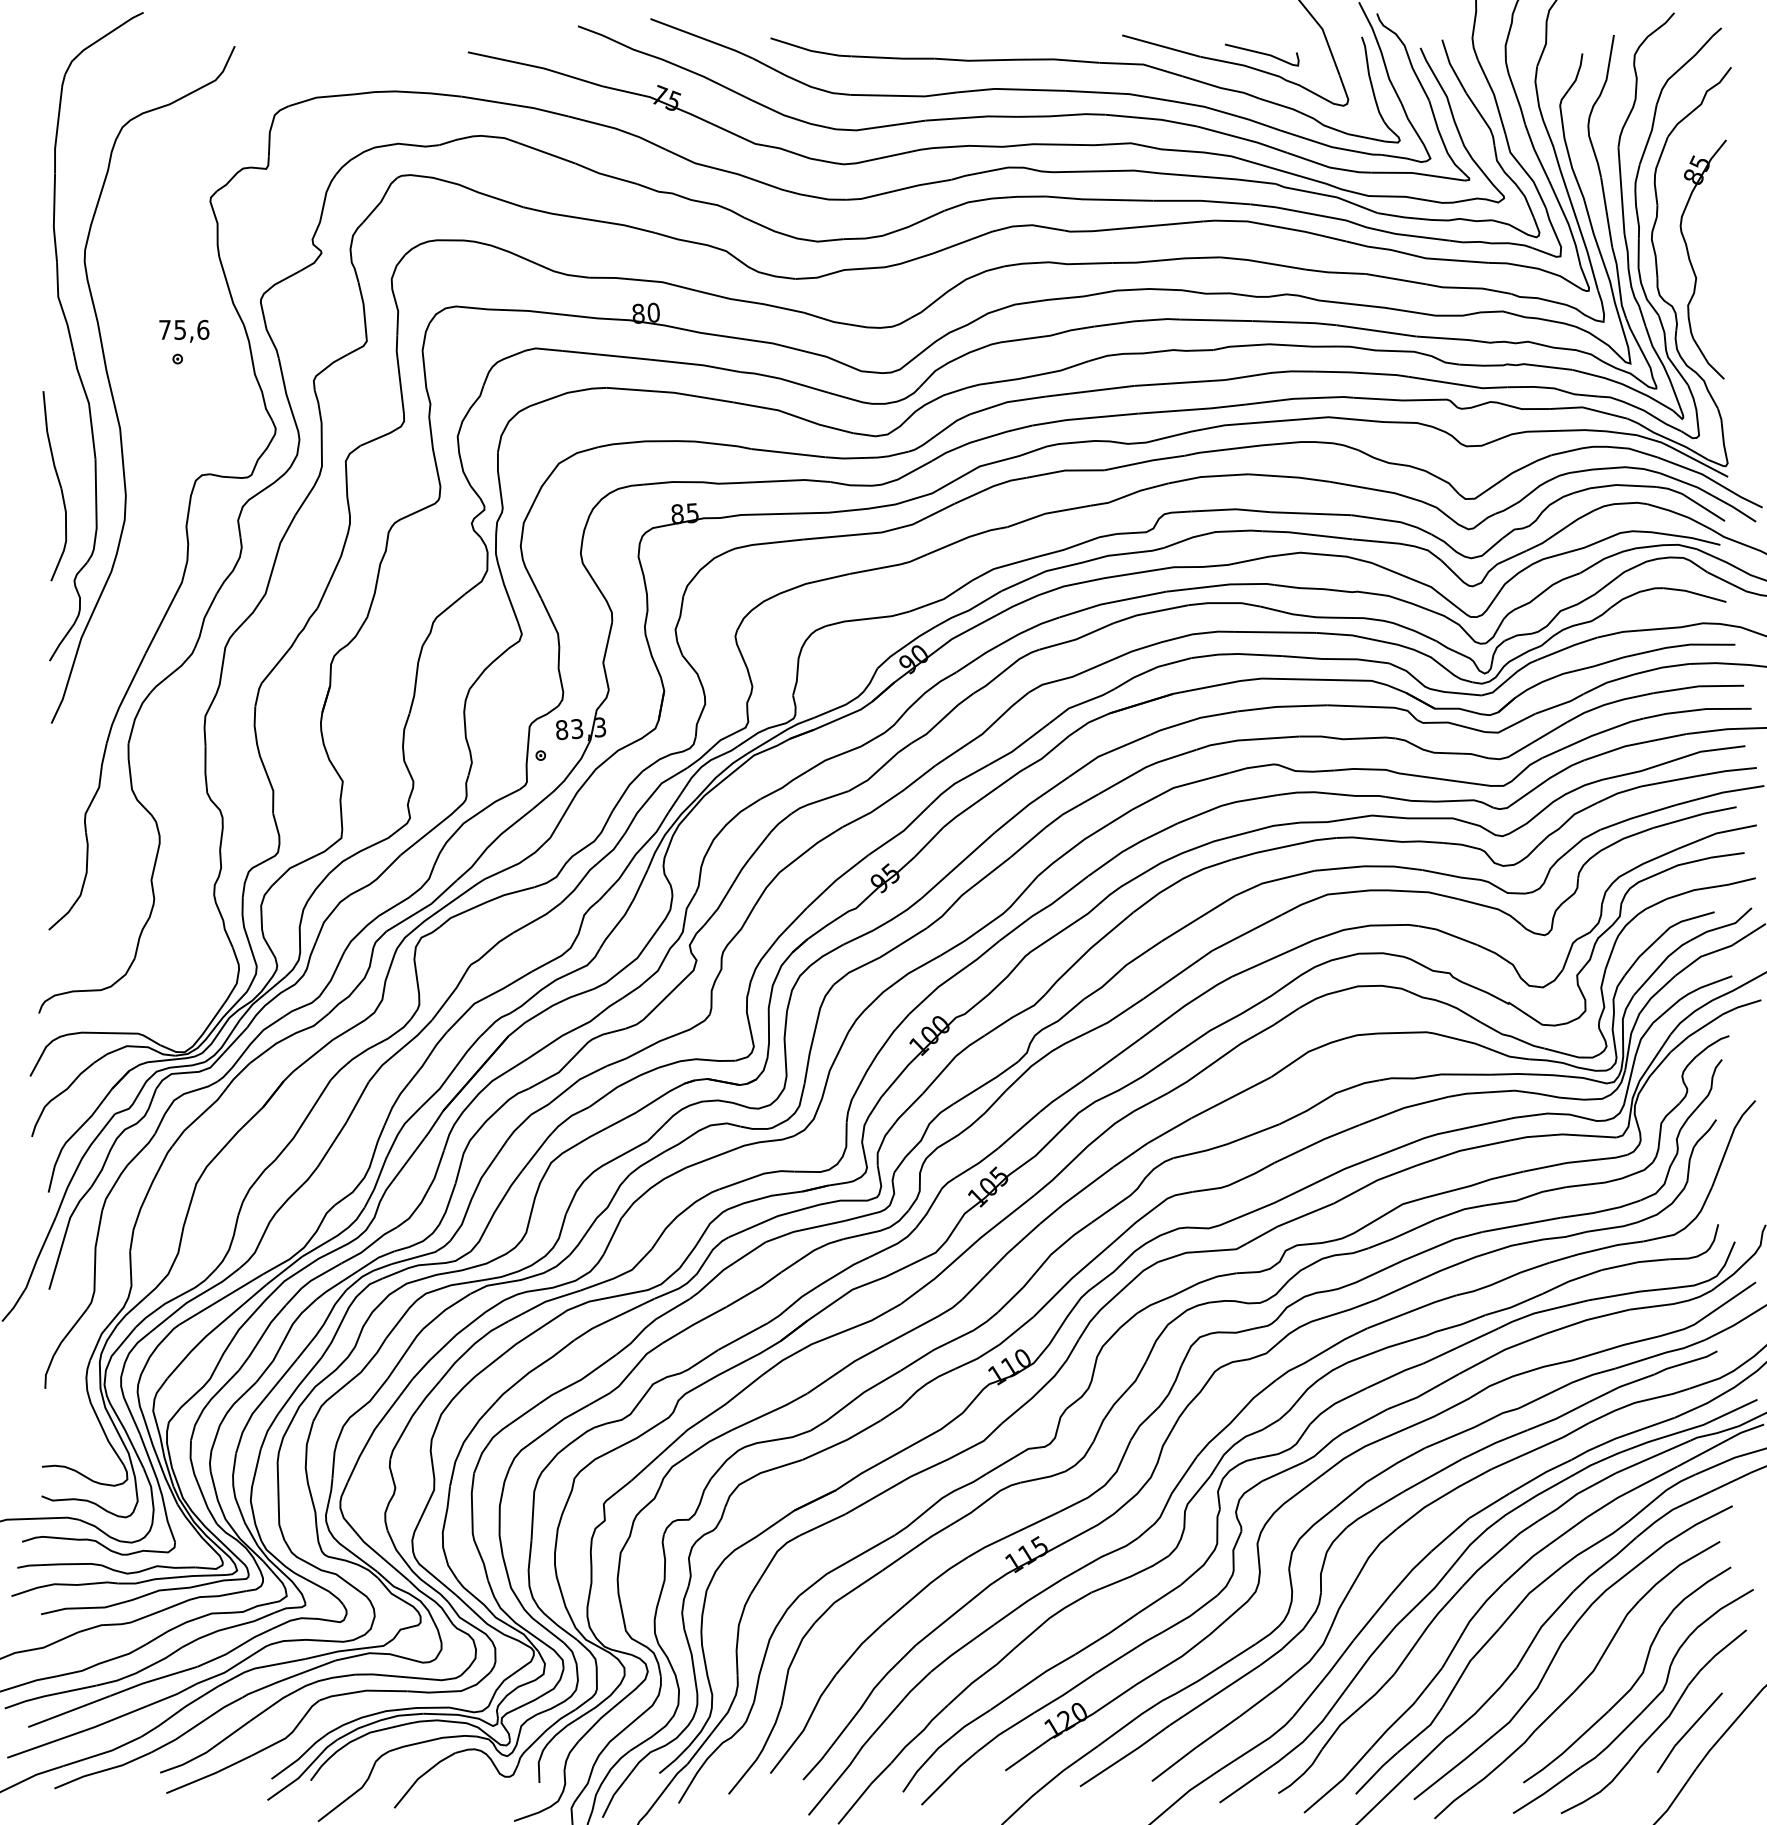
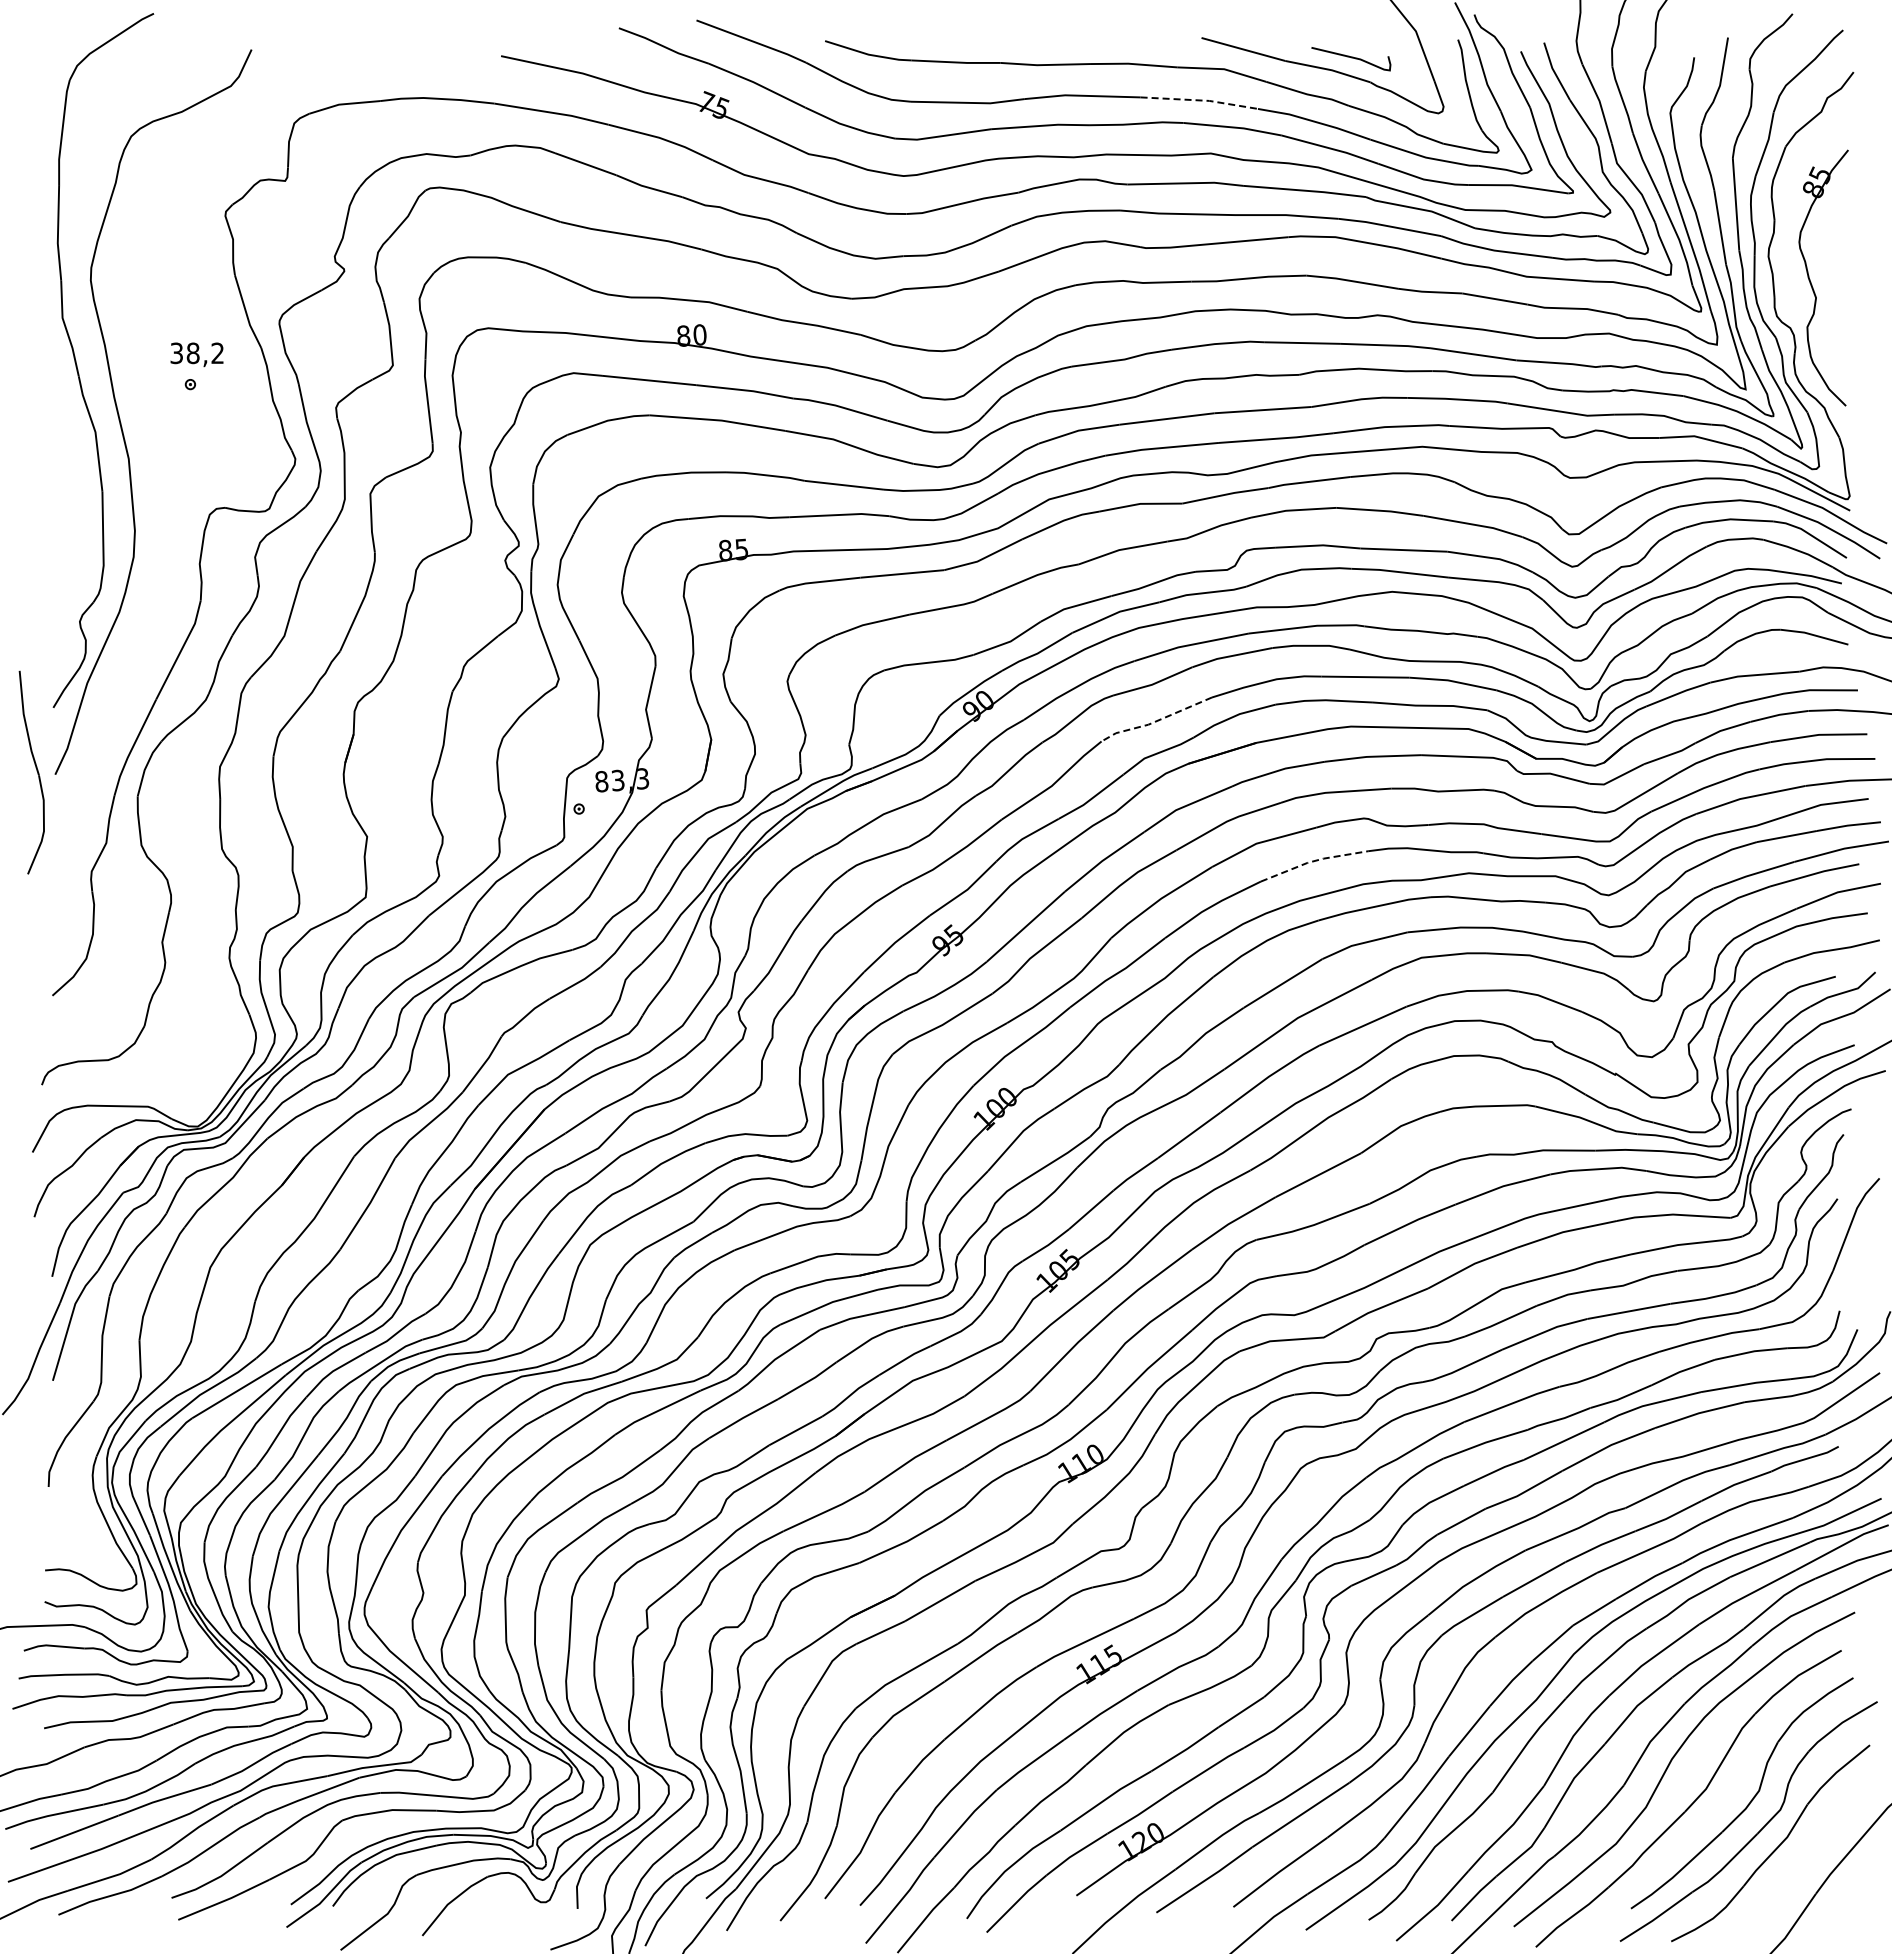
line: (1121, 93) -> (1200, 100), solid -> dashed
text: (184, 330) -> (197, 353), 75,6 -> 38,2
part: (54, 486) -> (31, 772), moved
line: (1079, 673) -> (1155, 721), solid -> dashed
line: (1226, 804) -> (1313, 861), solid -> dashed
line: (1688, 1732) -> (1807, 1854), removed

